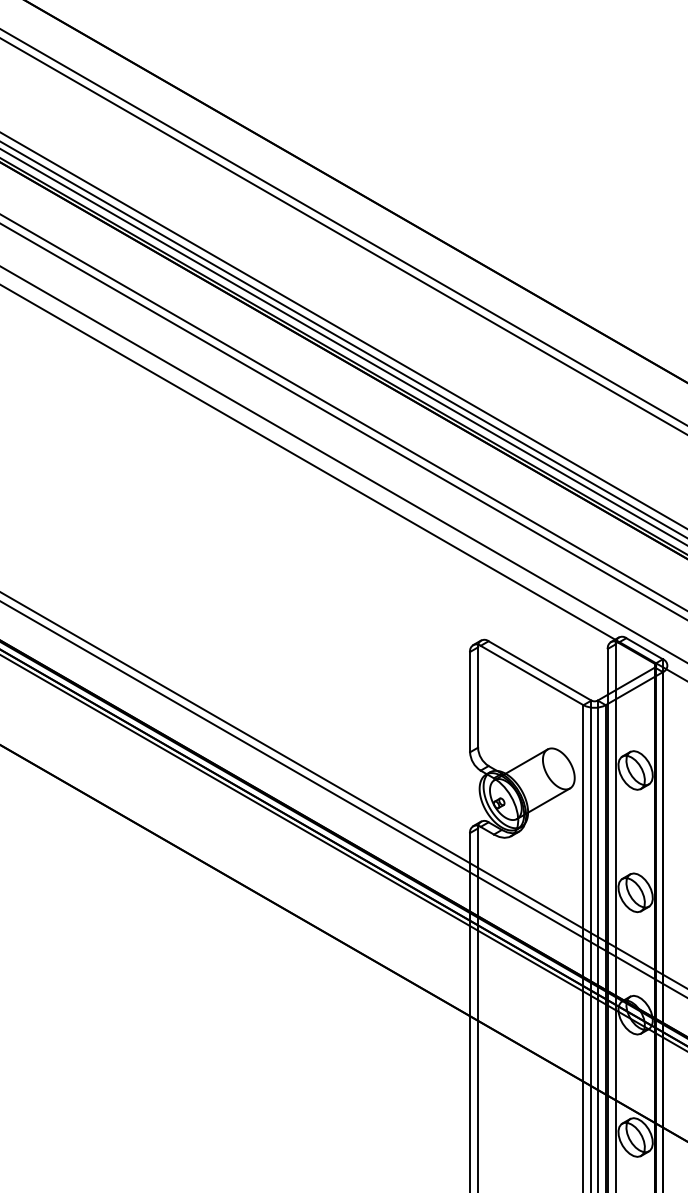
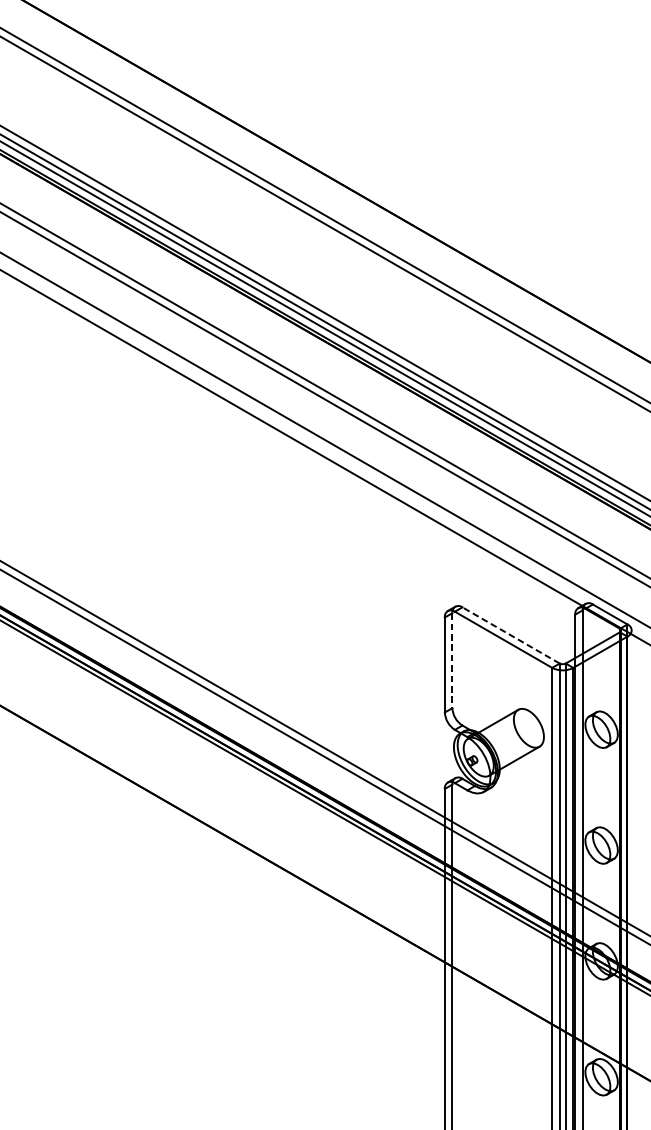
line: (539, 670) -> (510, 635), solid -> dashed
line: (478, 698) -> (452, 661), solid -> dashed

